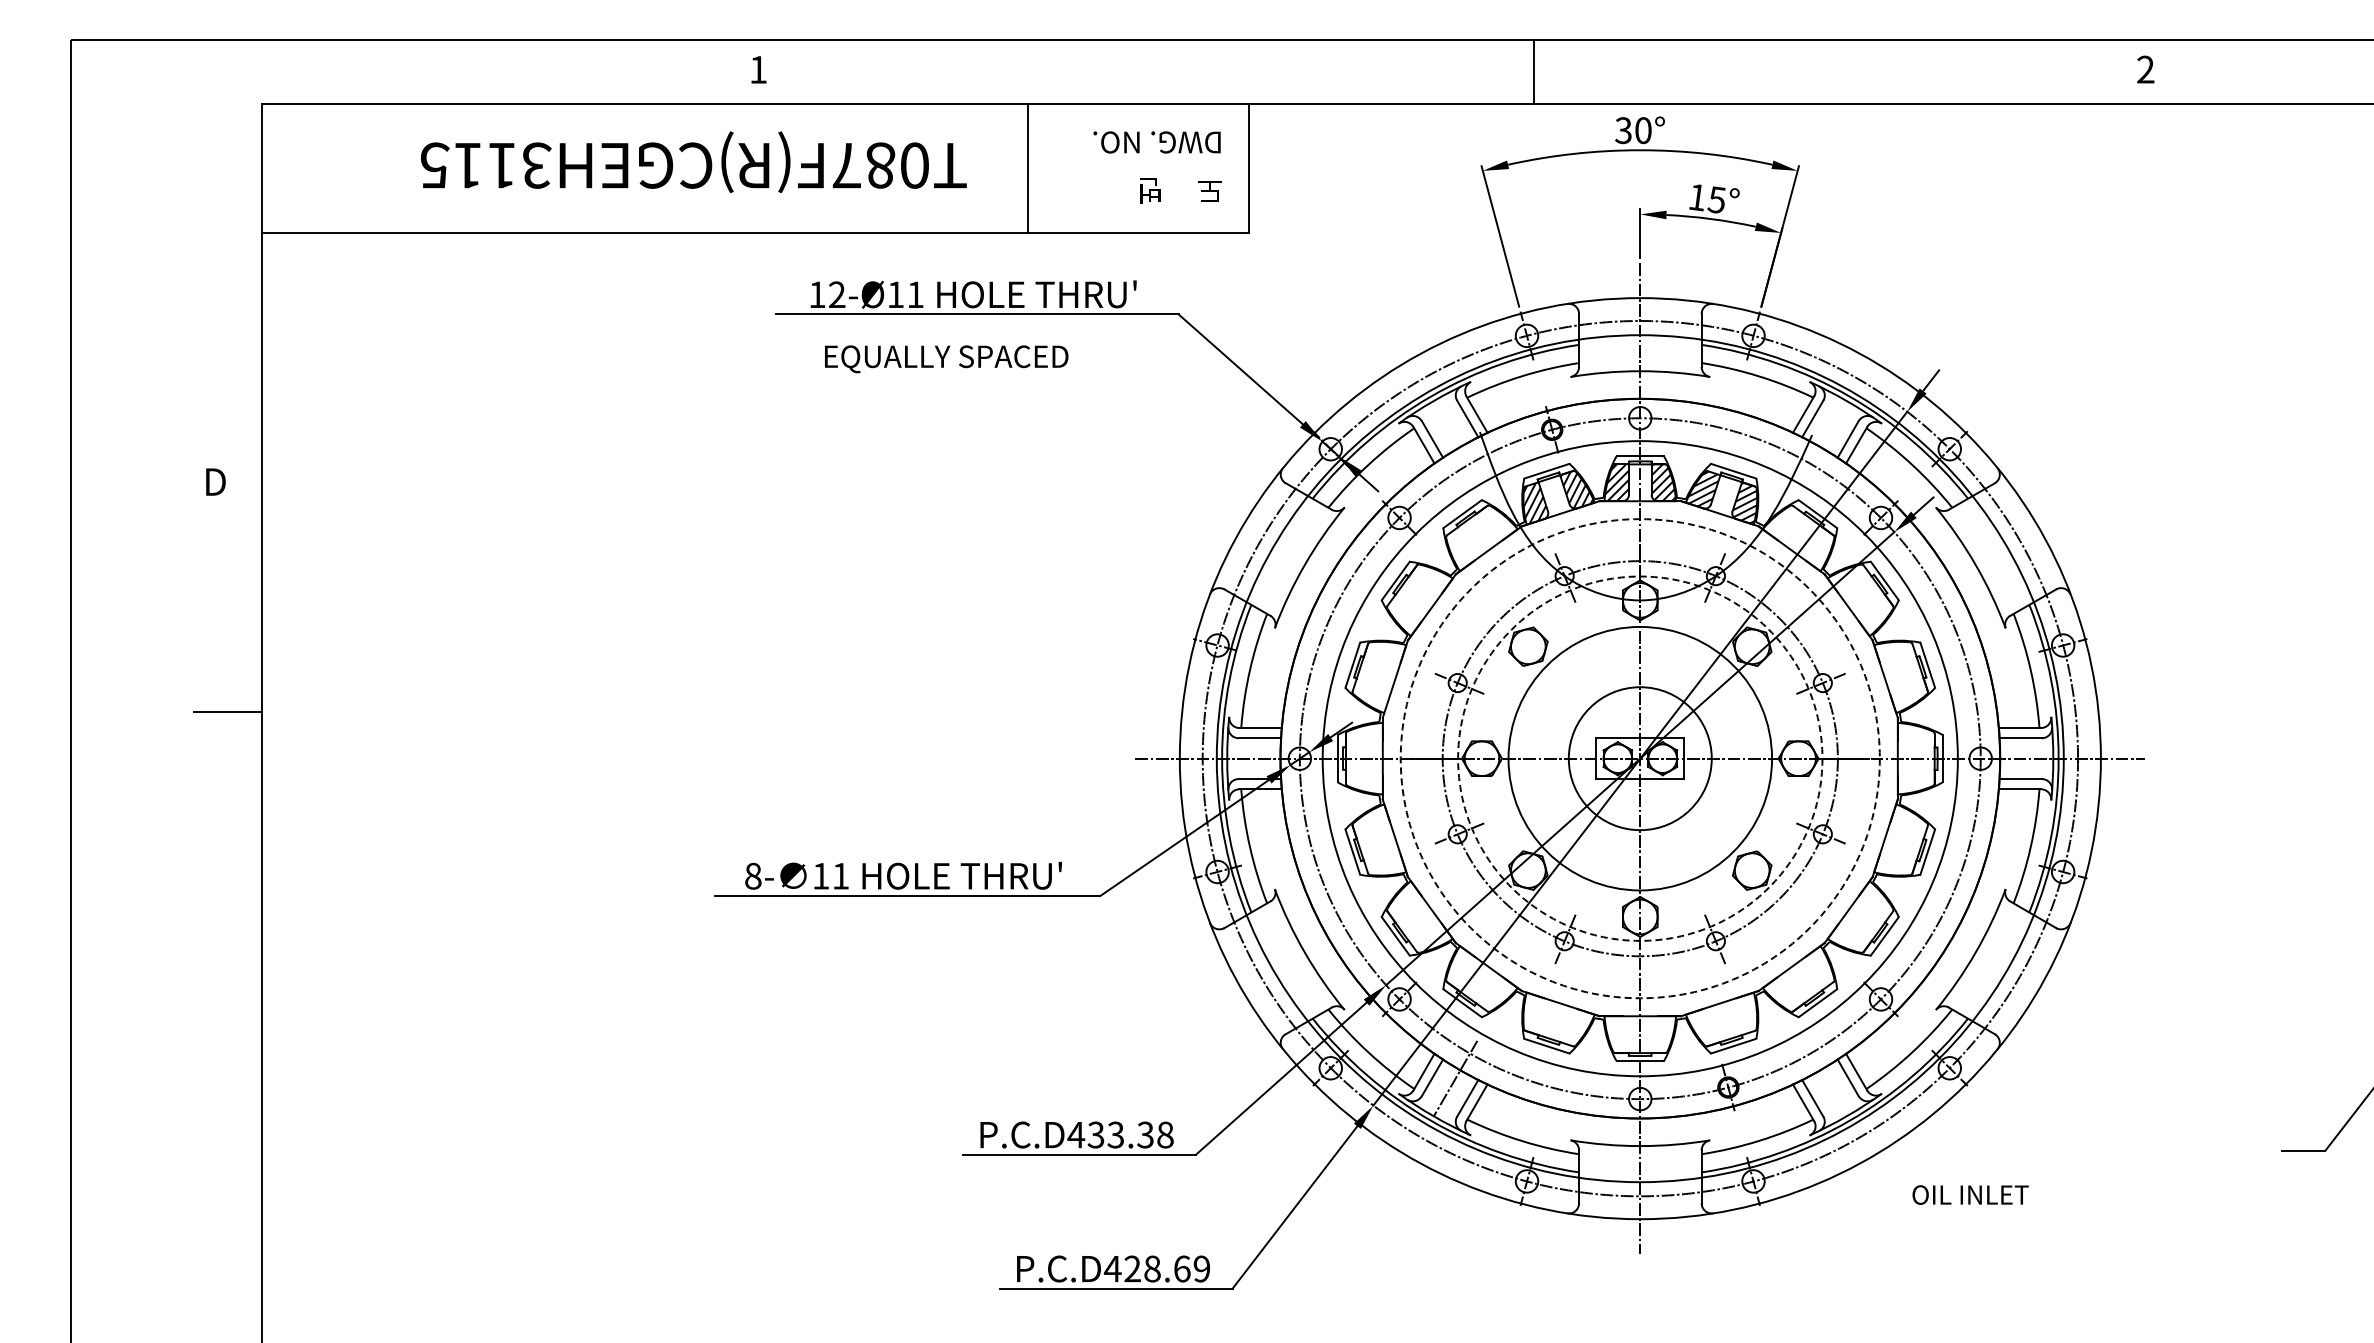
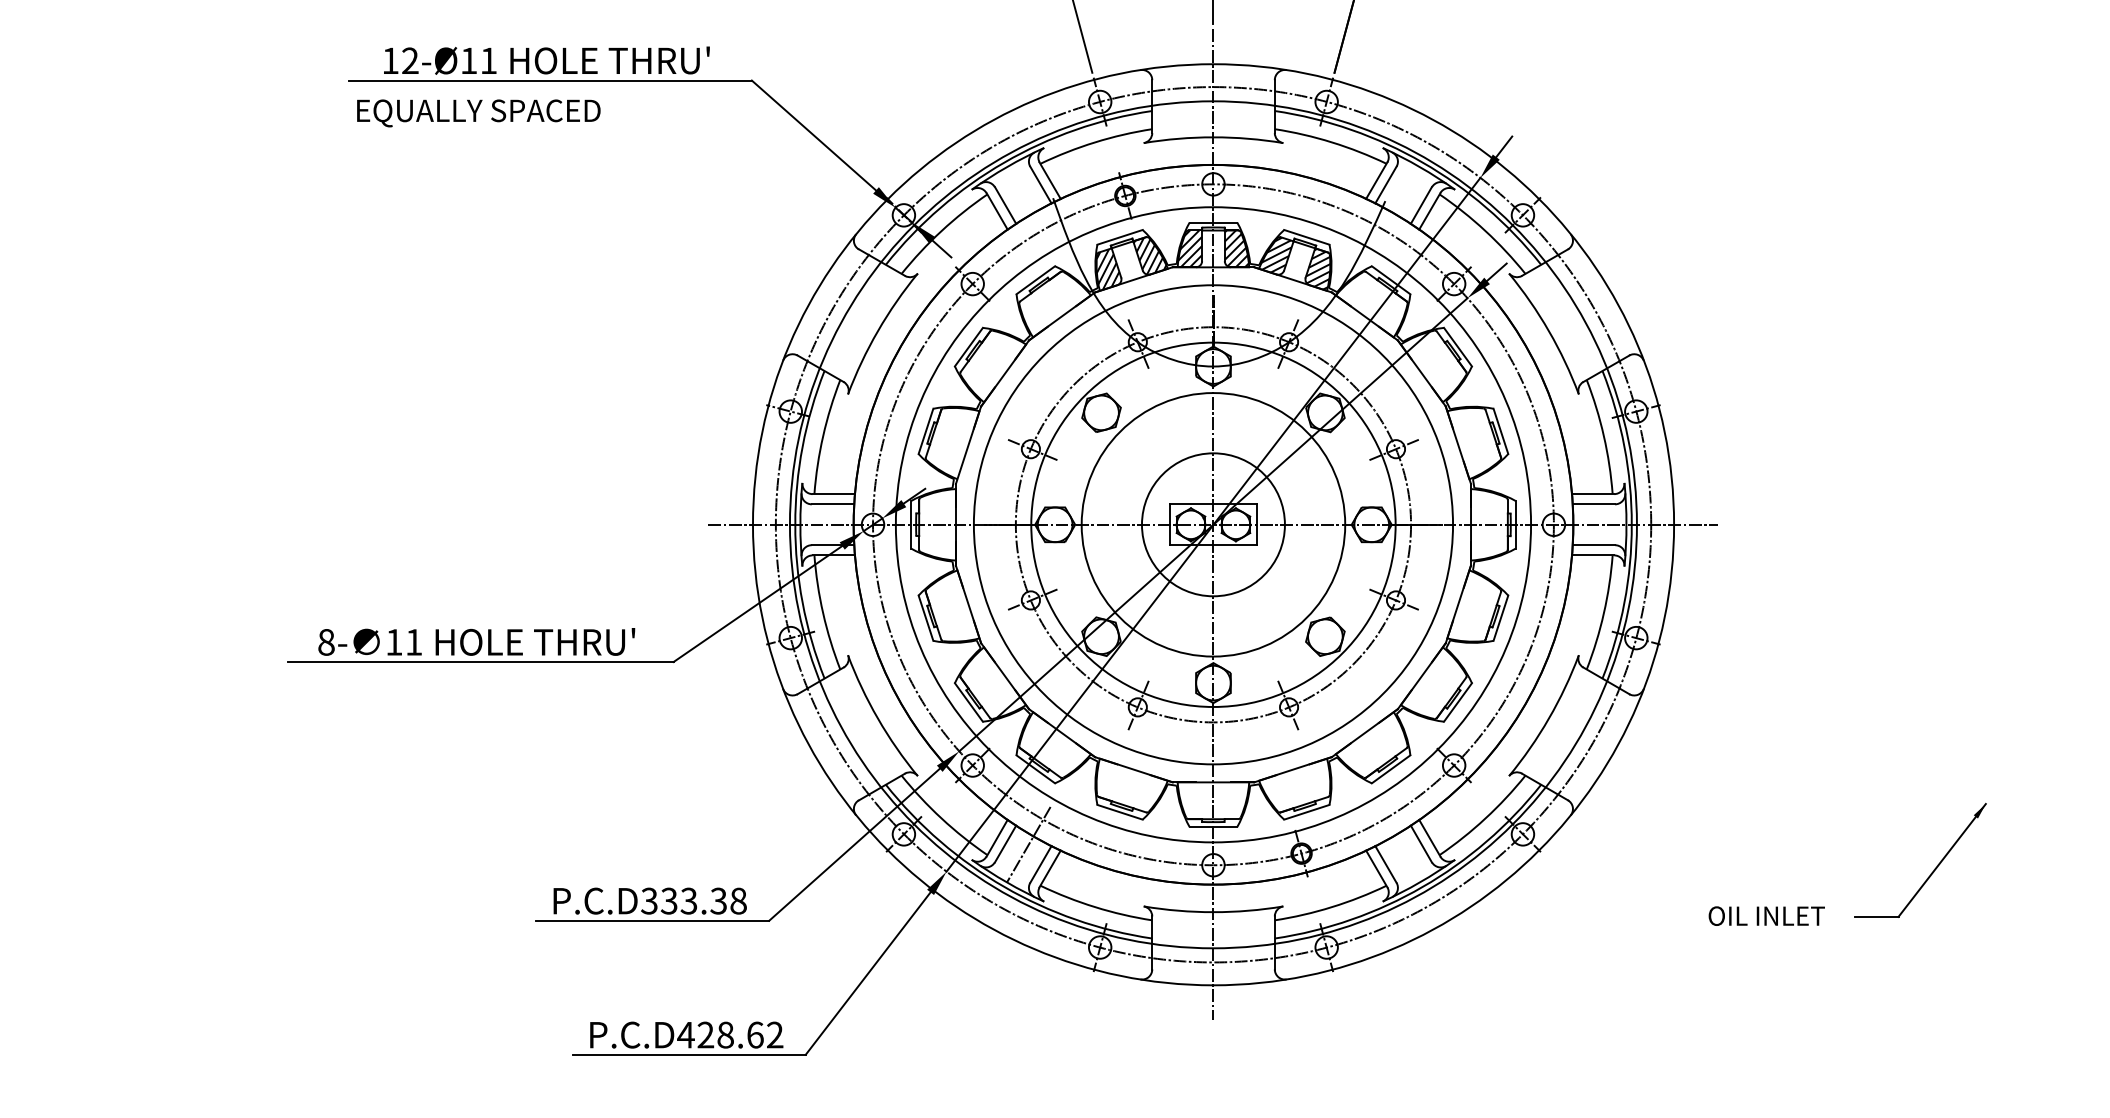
text: (946, 359) -> (478, 113), moved
circle: (1639, 758) -> (1212, 524), dashed -> solid
circle: (1640, 758) -> (1213, 524), dashed -> solid
text: (1076, 1134) -> (649, 900), P.C.D433.38 -> P.C.D333.38
text: (1970, 1194) -> (1766, 915), moved
text: (1201, 1269) -> (774, 1035), P.C.D428.69 -> P.C.D428.62

